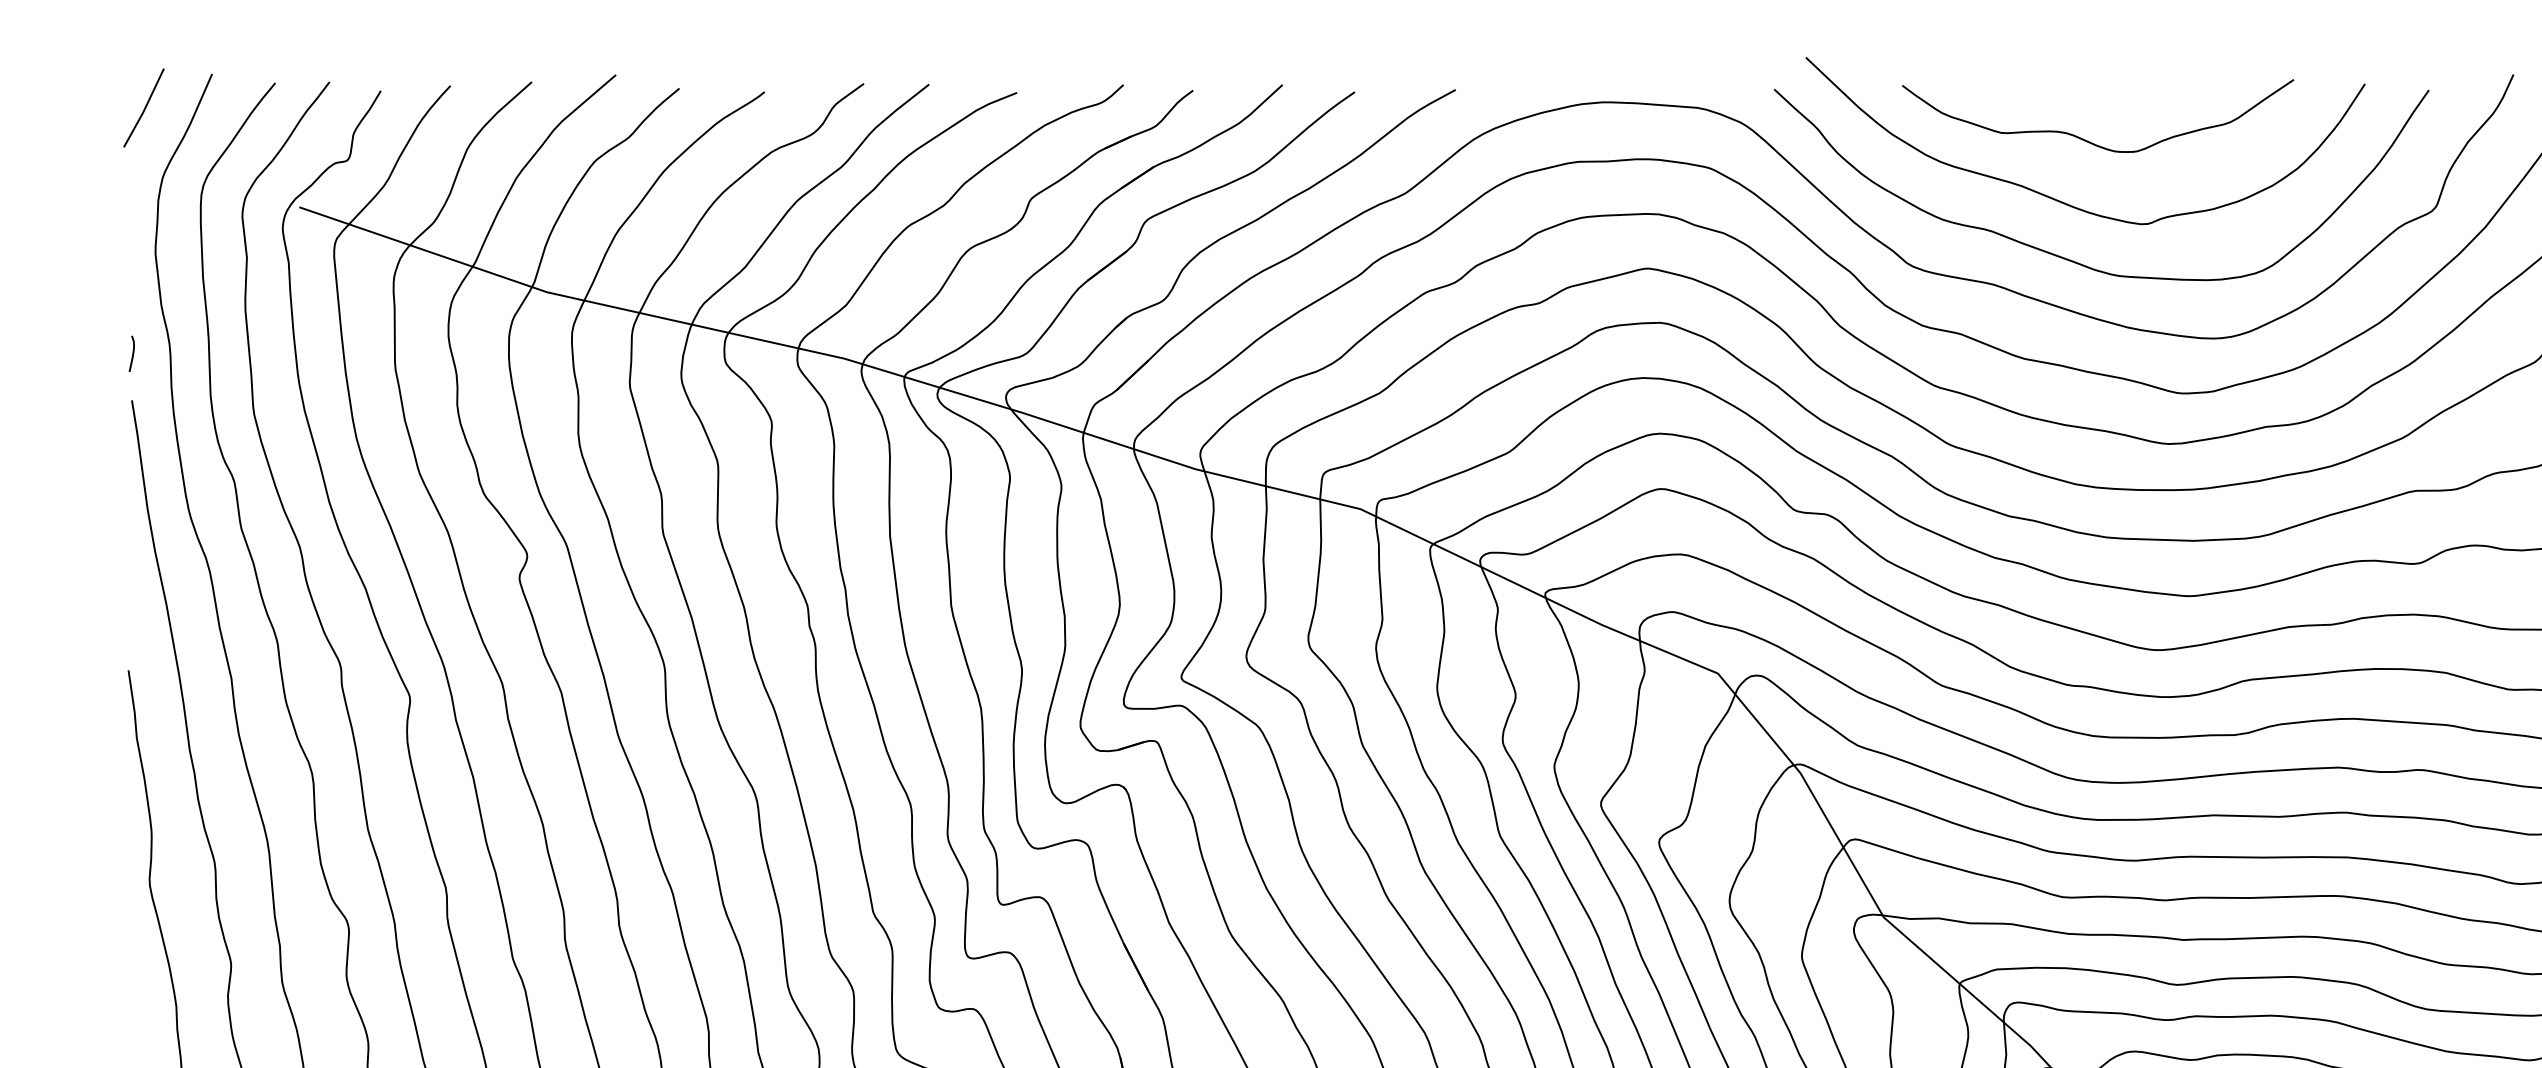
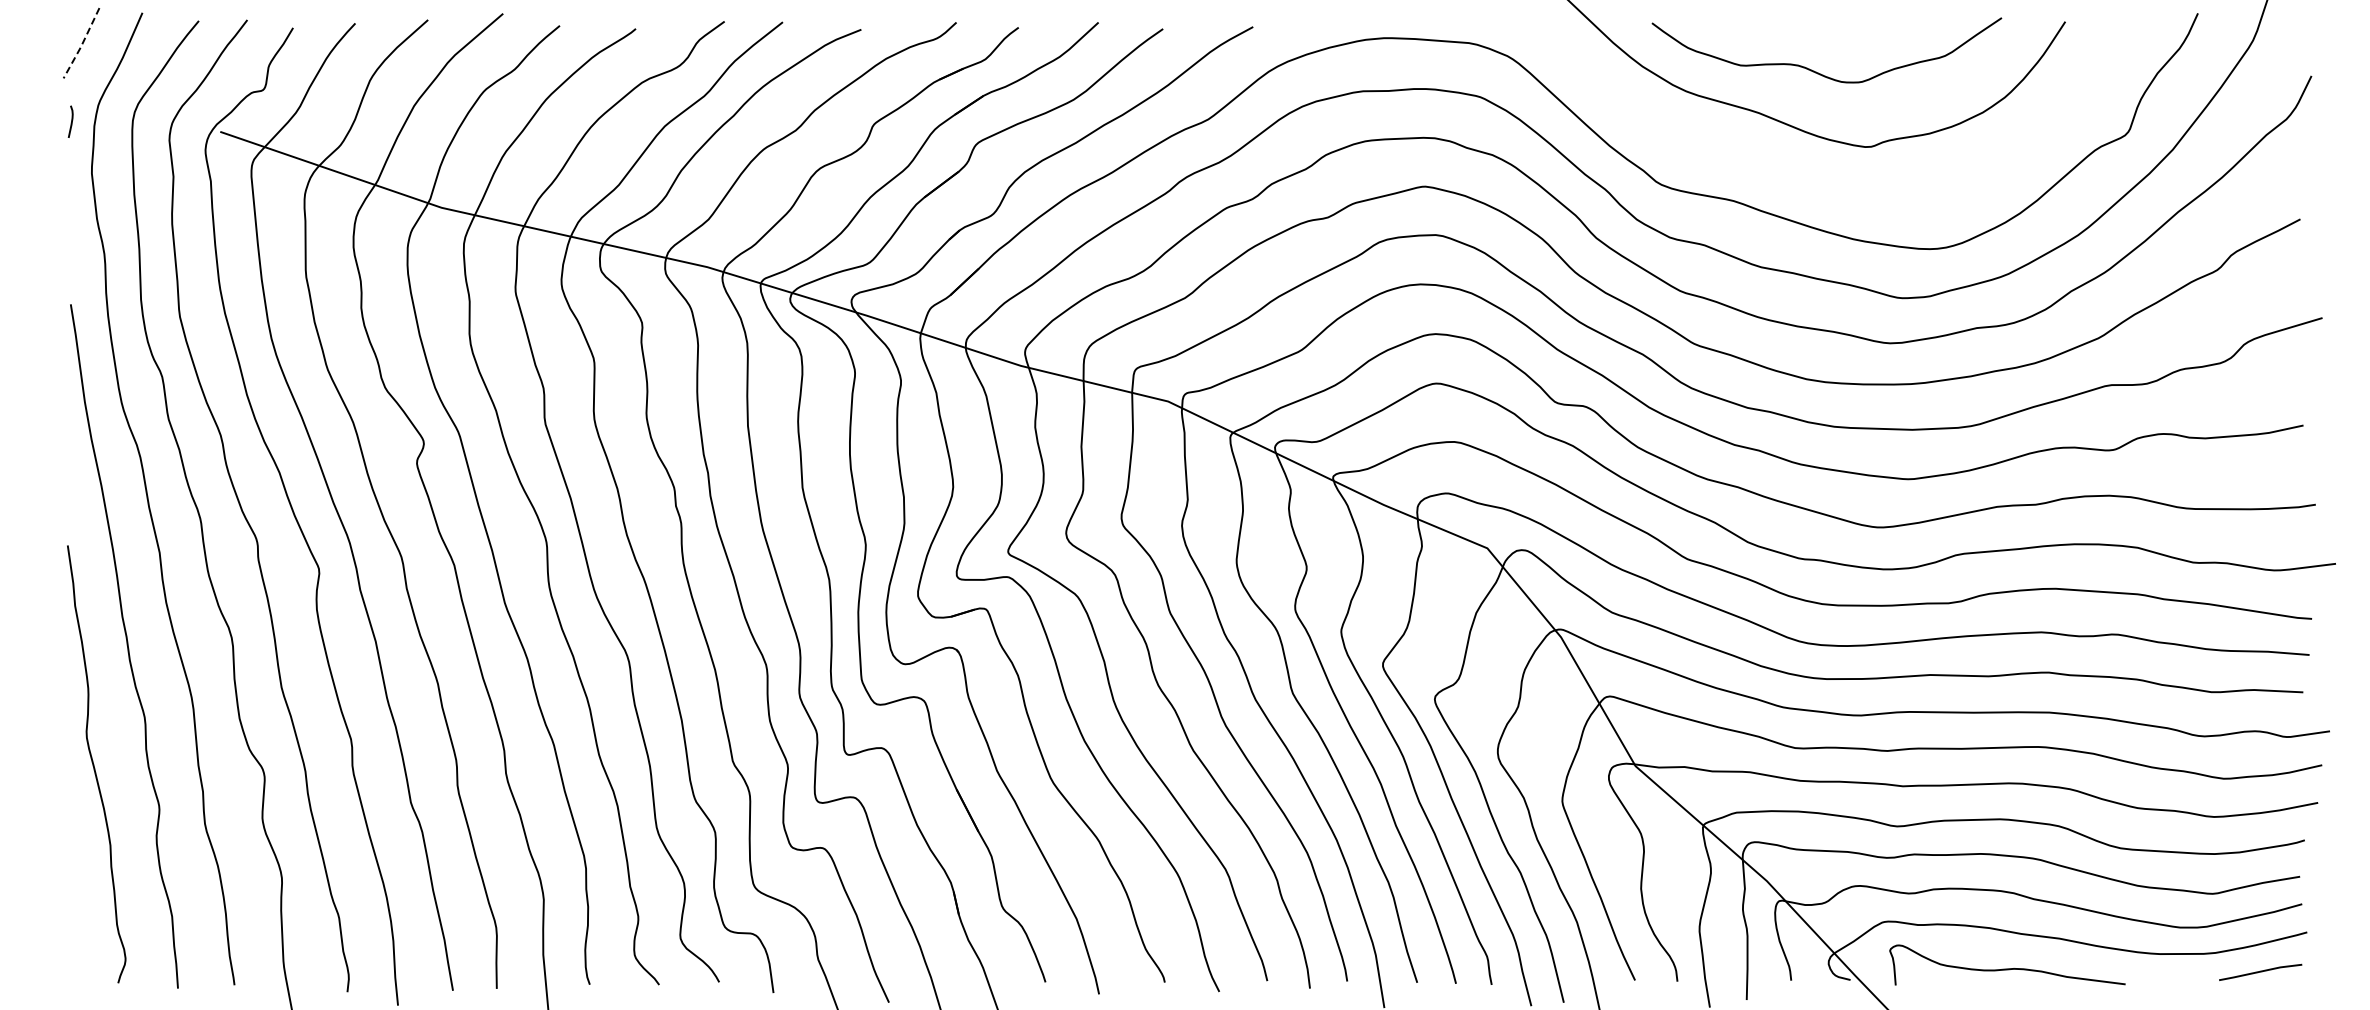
line: (145, 109) -> (82, 44), solid -> dashed
curve: (2074, 260) -> (1805, 179), removed
curve: (132, 353) -> (71, 121), moved

